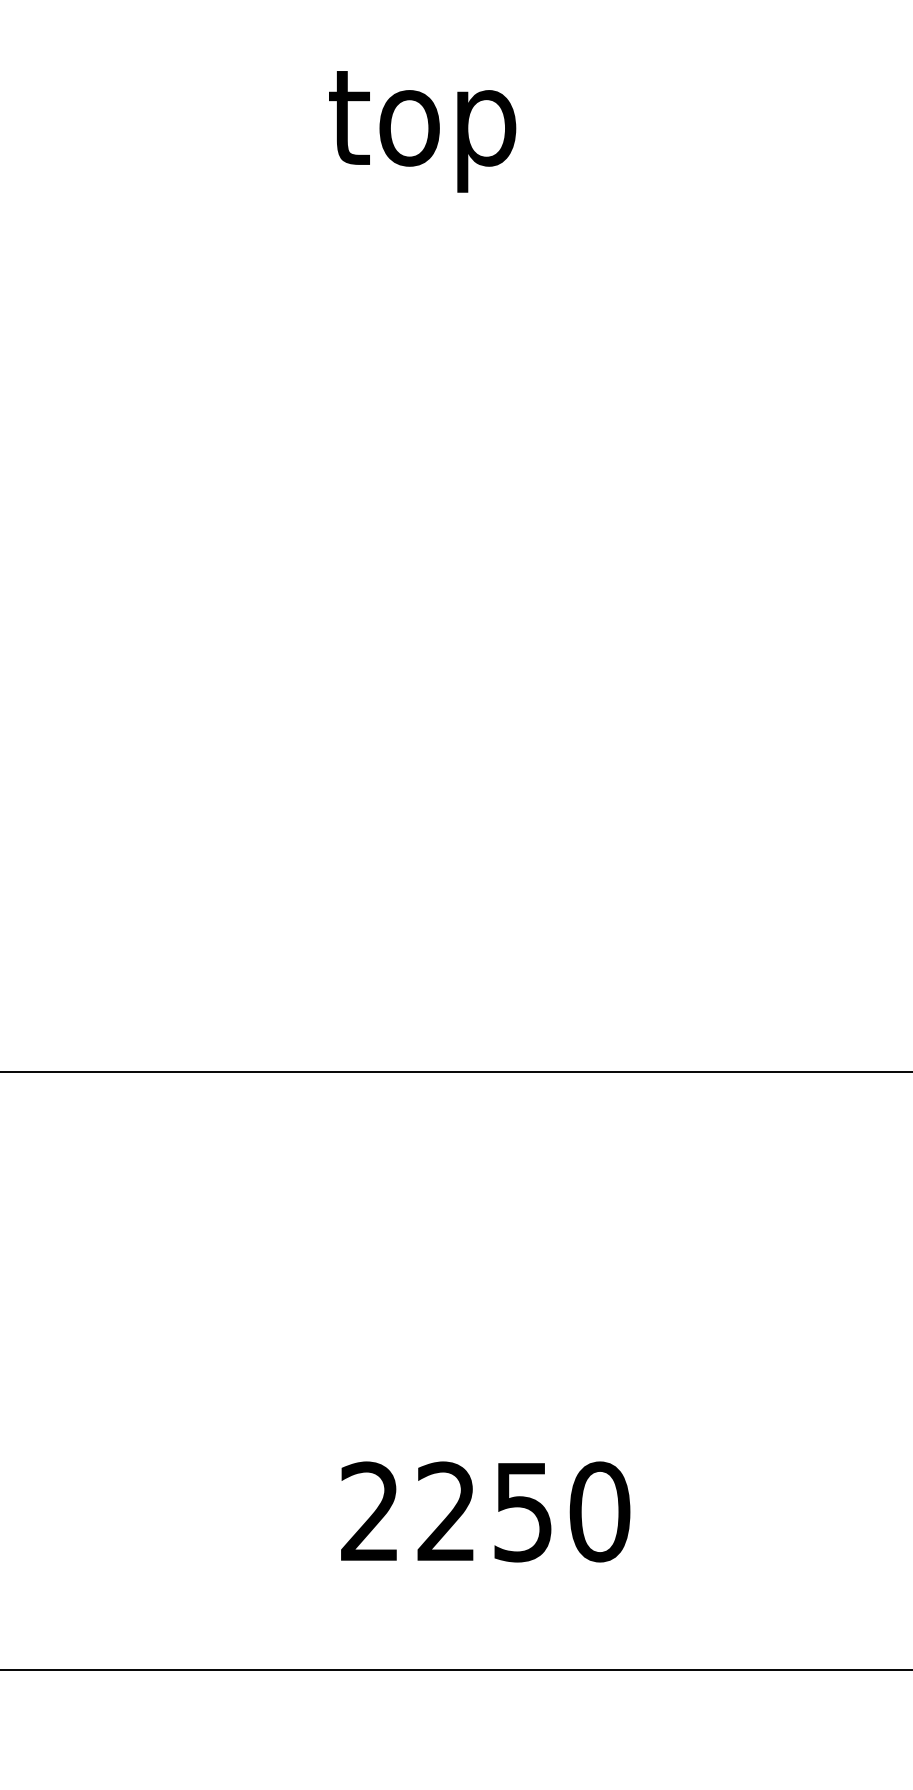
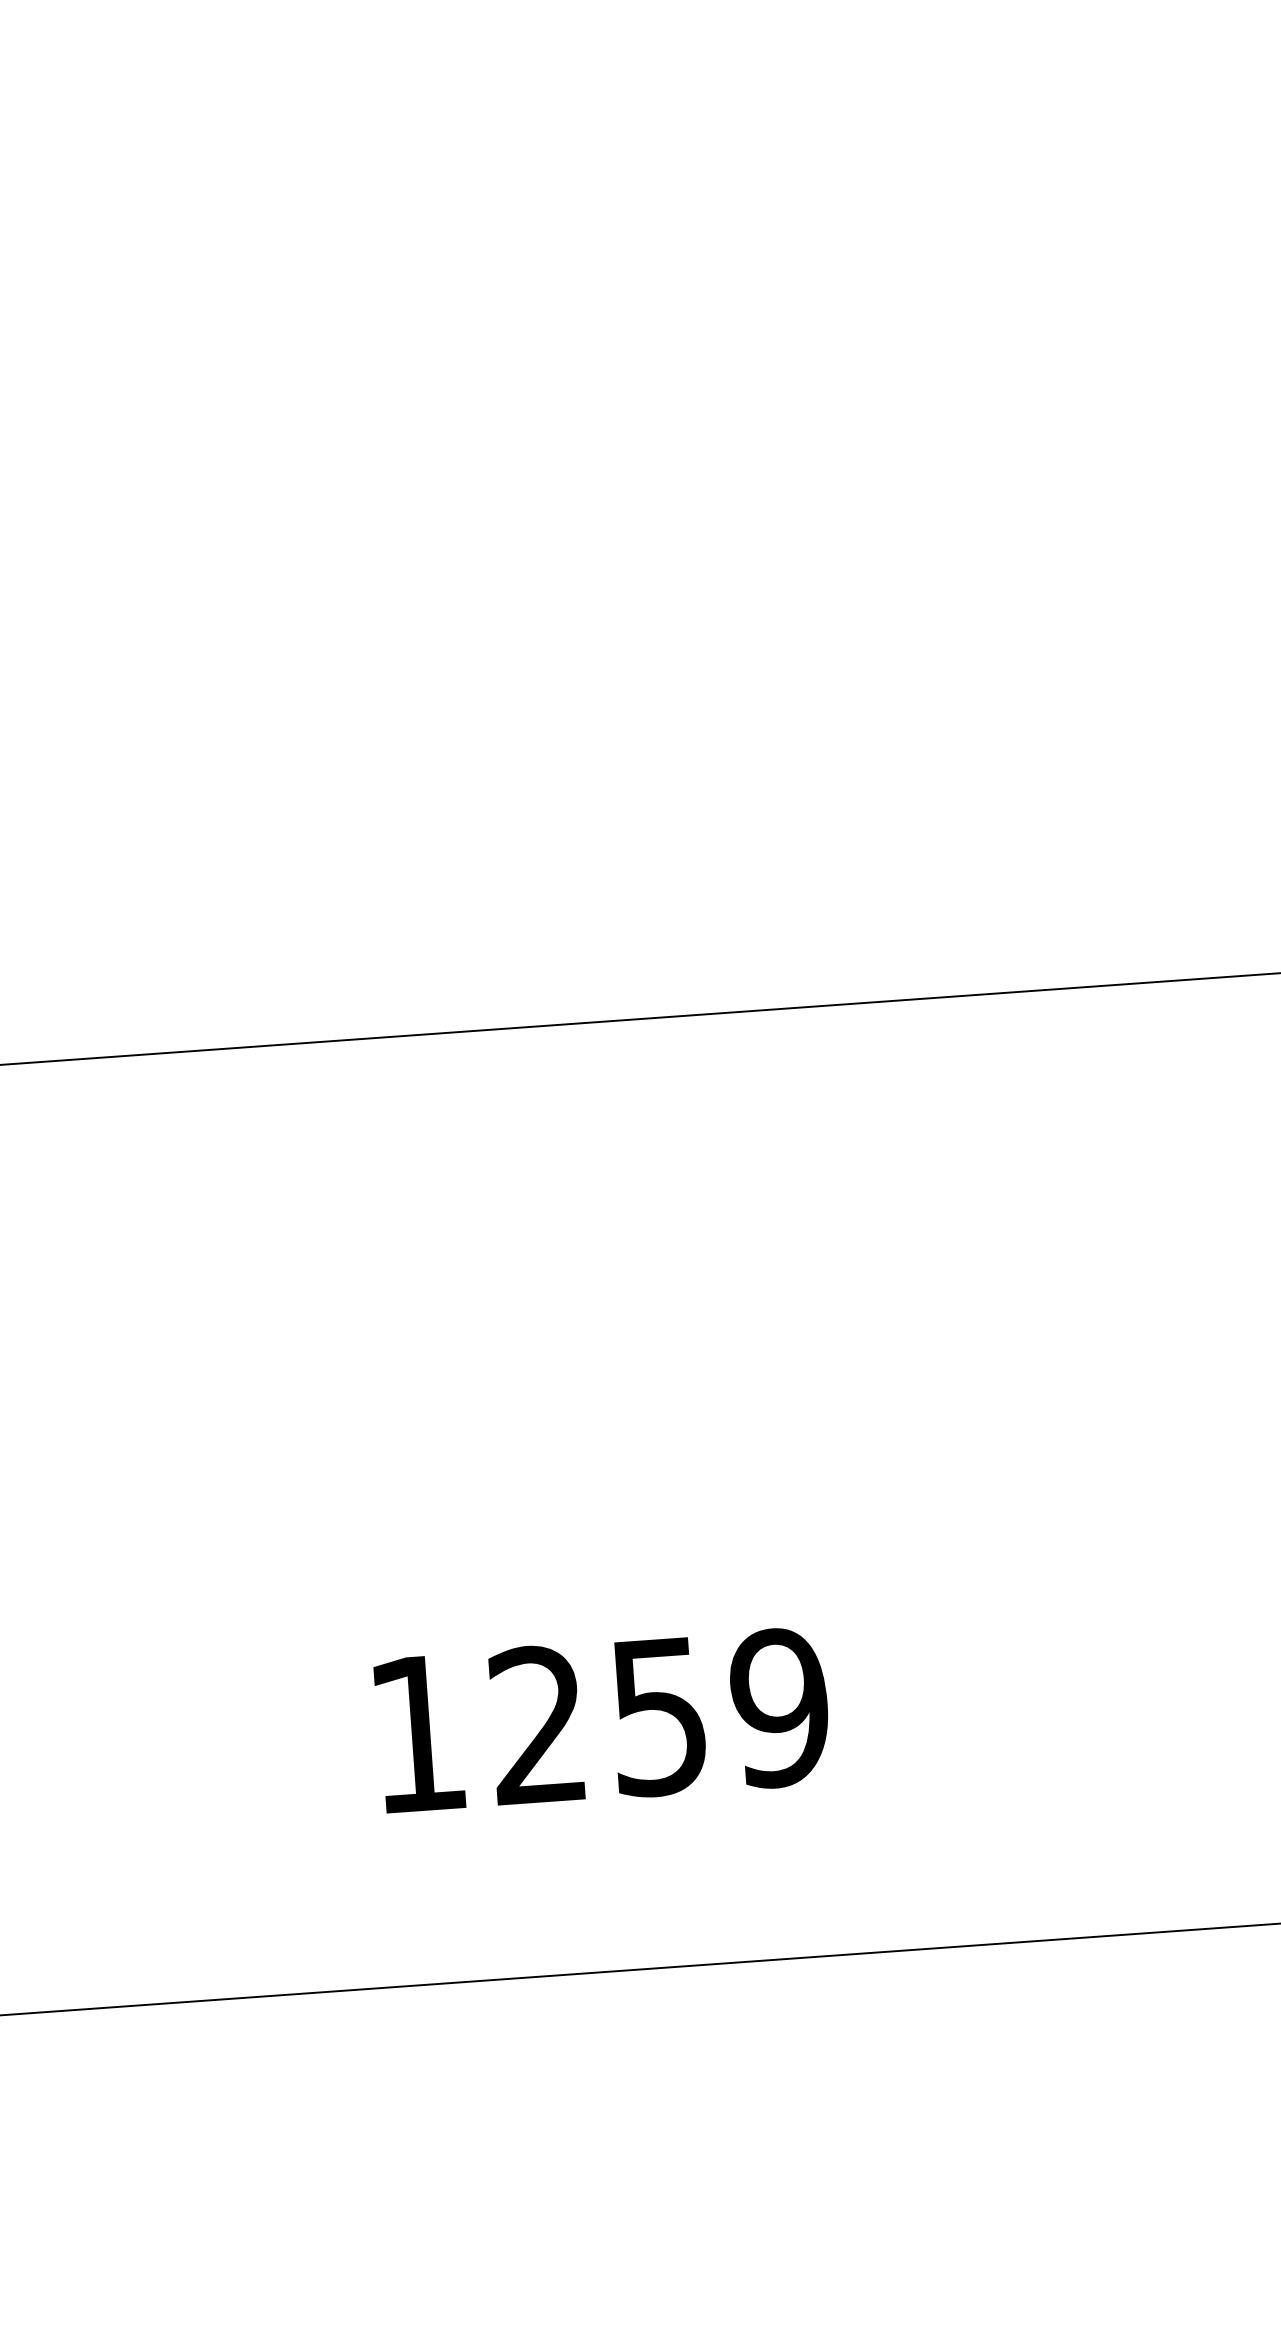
text: (485, 1511) -> (599, 1720), 2250 -> 1259

